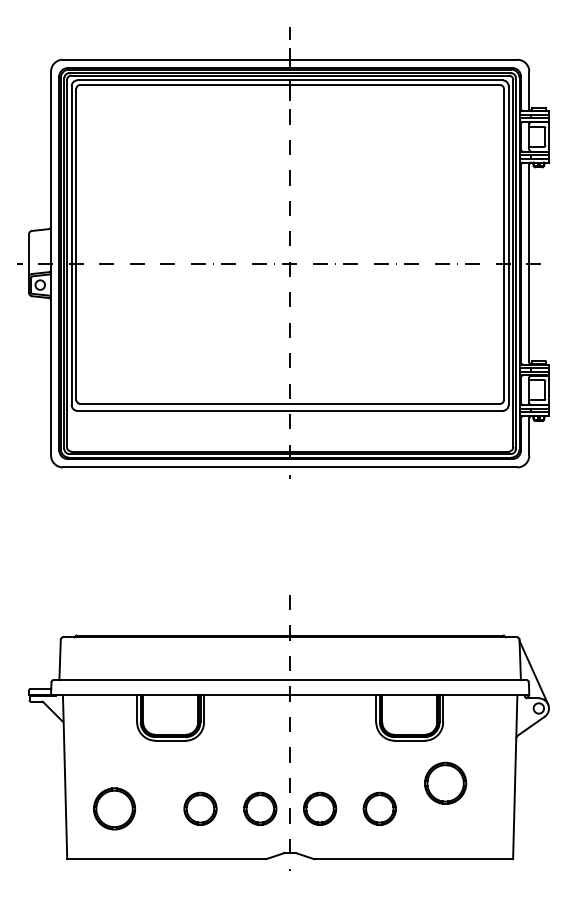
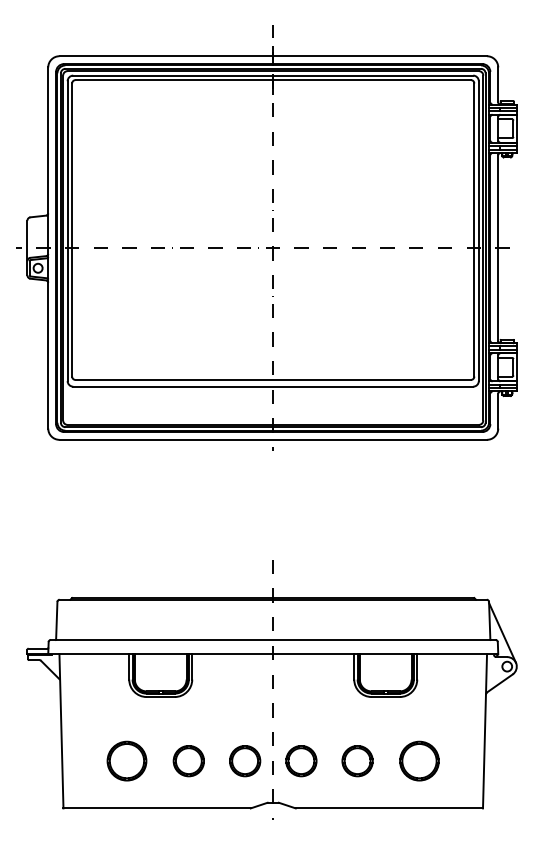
part: (445, 782) -> (419, 760), moved
part: (114, 808) -> (126, 760), moved

